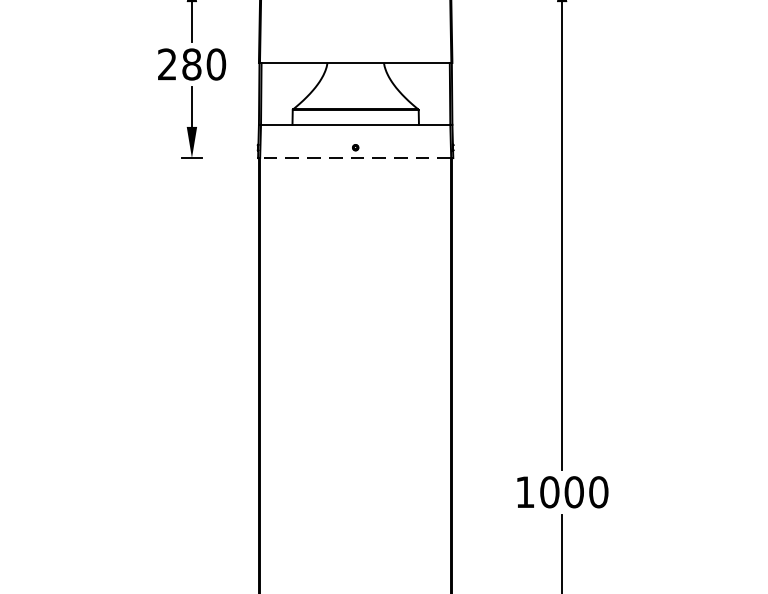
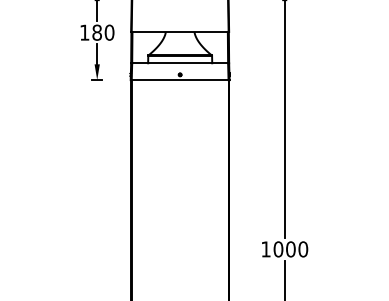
text: (166, 64) -> (84, 32), 280 -> 180
line: (354, 158) -> (179, 80), dashed -> solid

